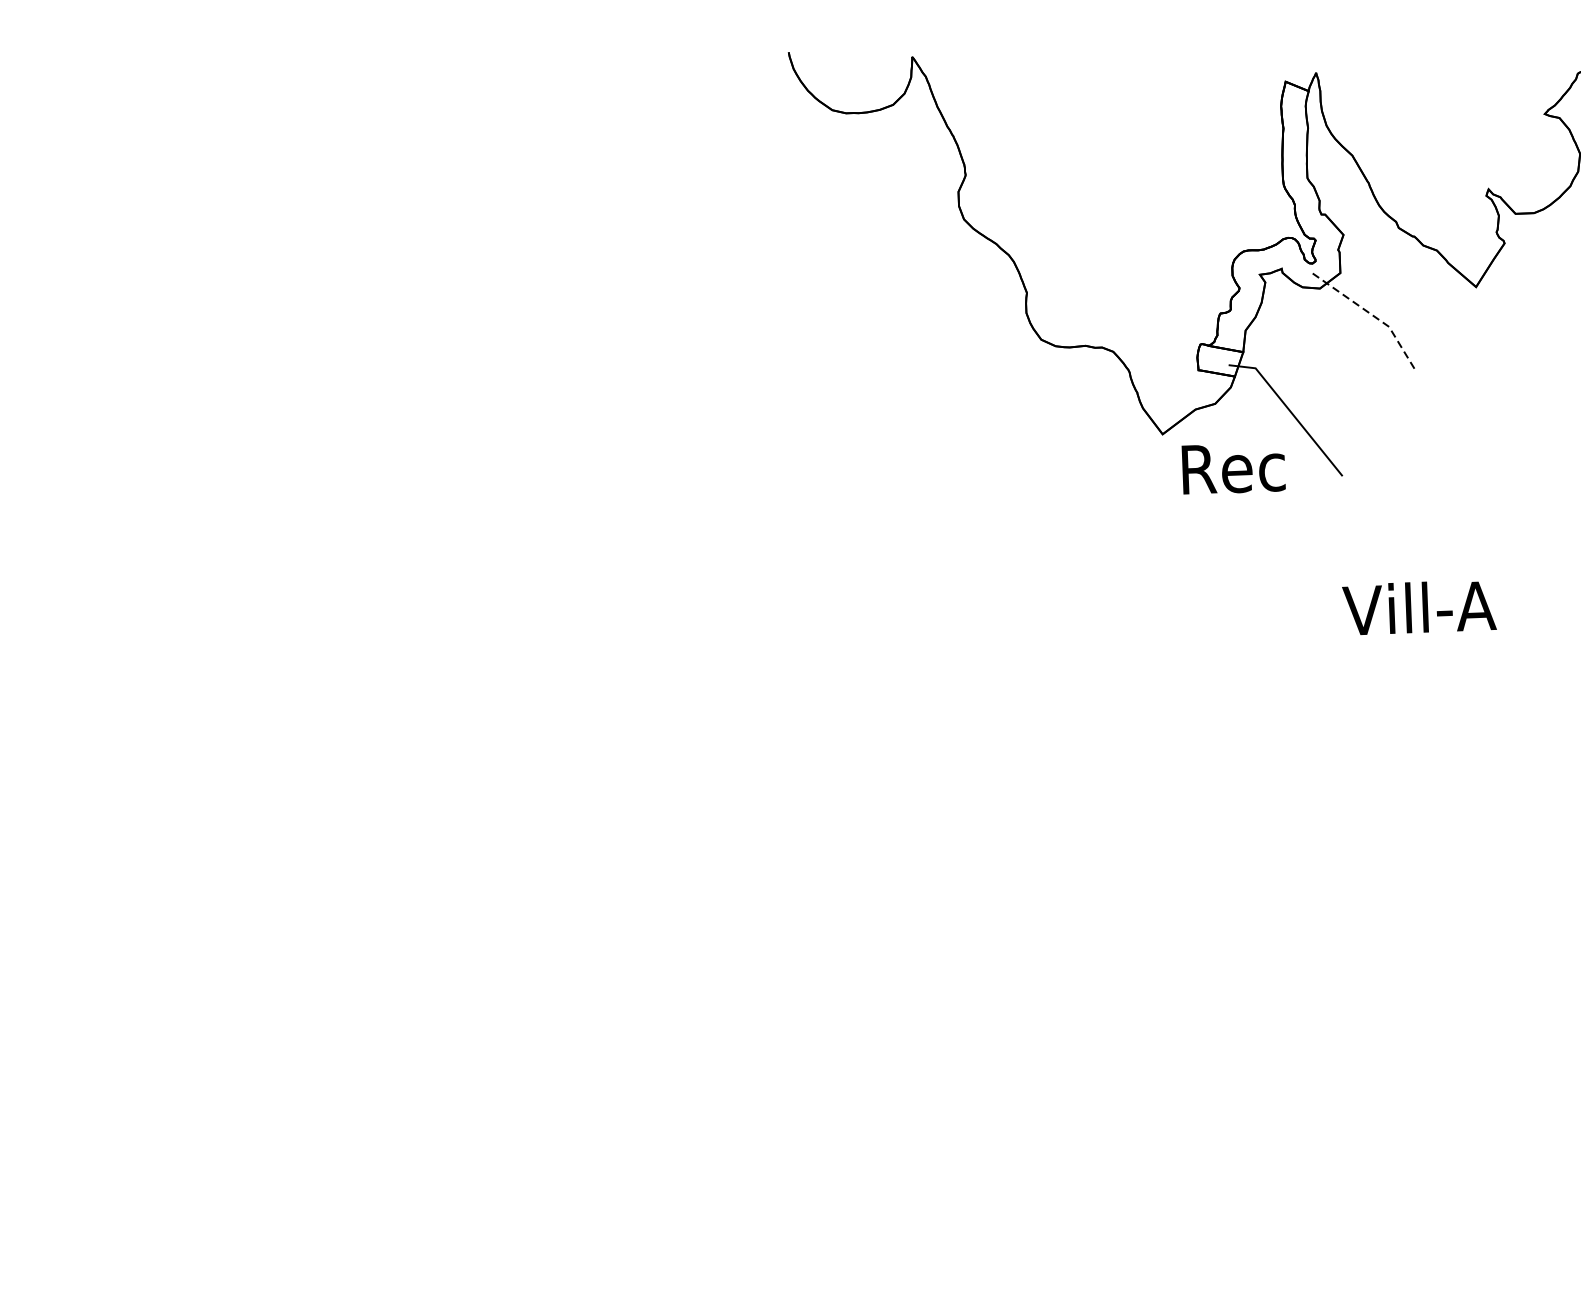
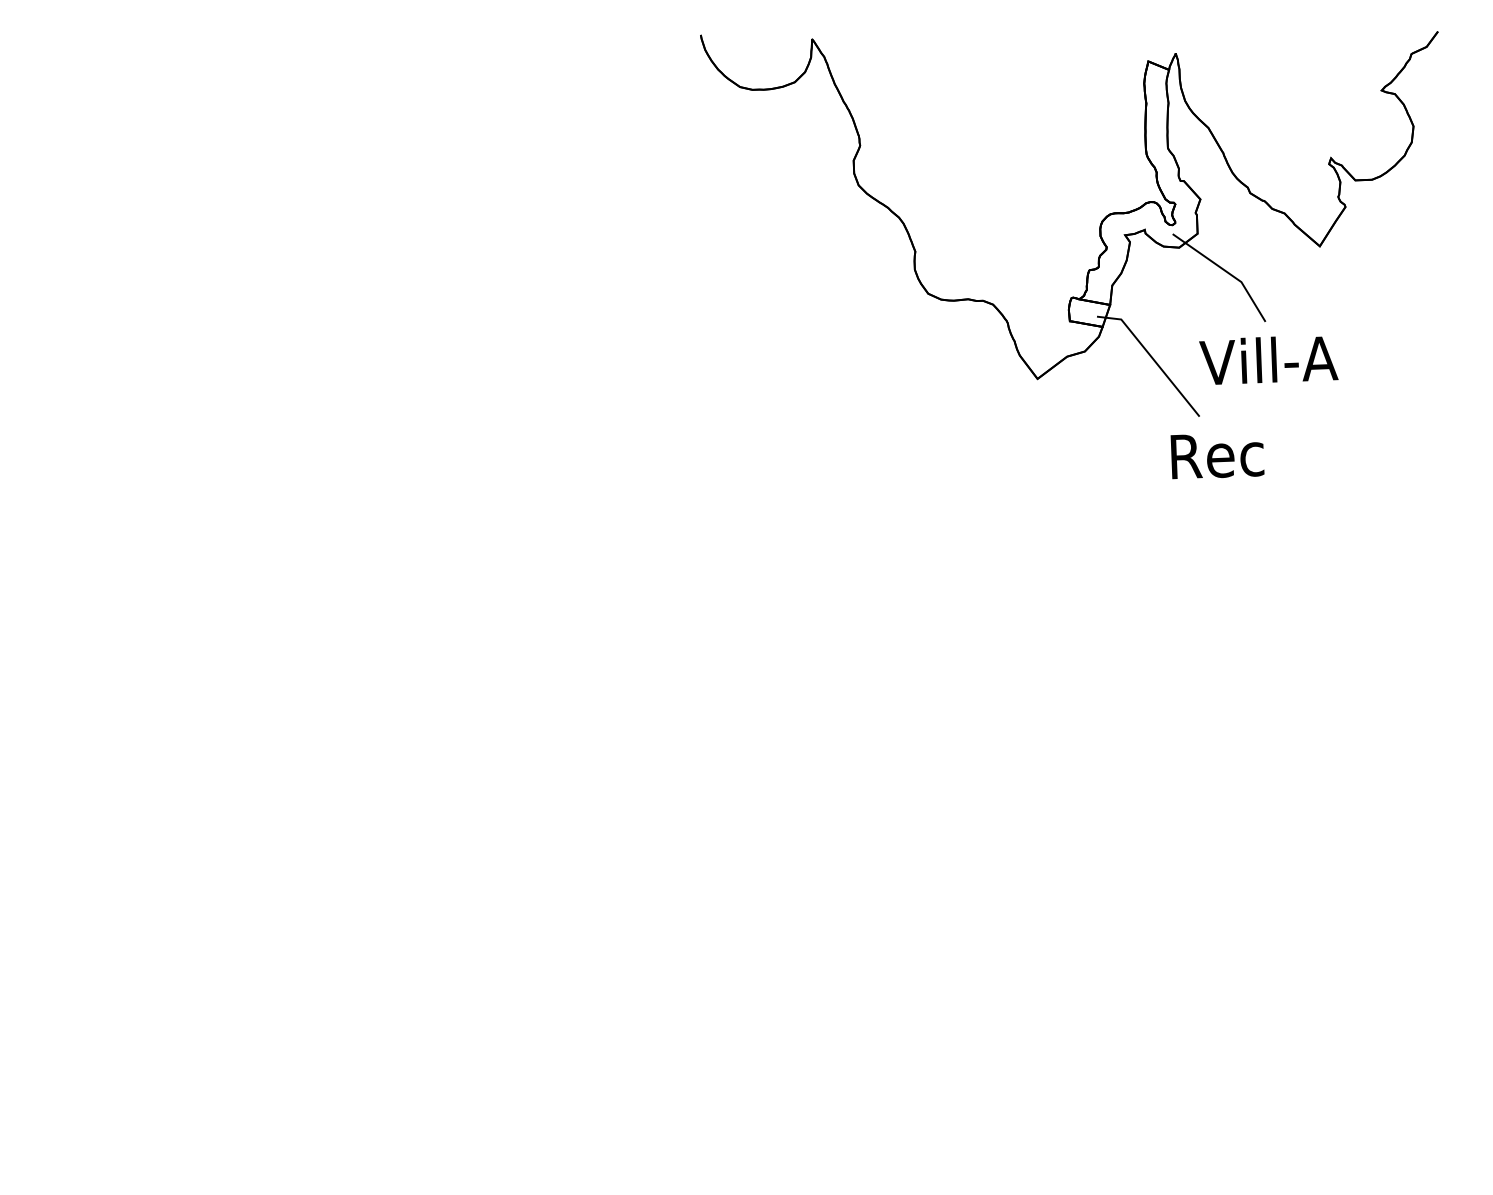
line: (1372, 315) -> (1226, 271), dashed -> solid
text: (1233, 469) -> (1217, 456), moved
text: (1419, 608) -> (1268, 360), moved

